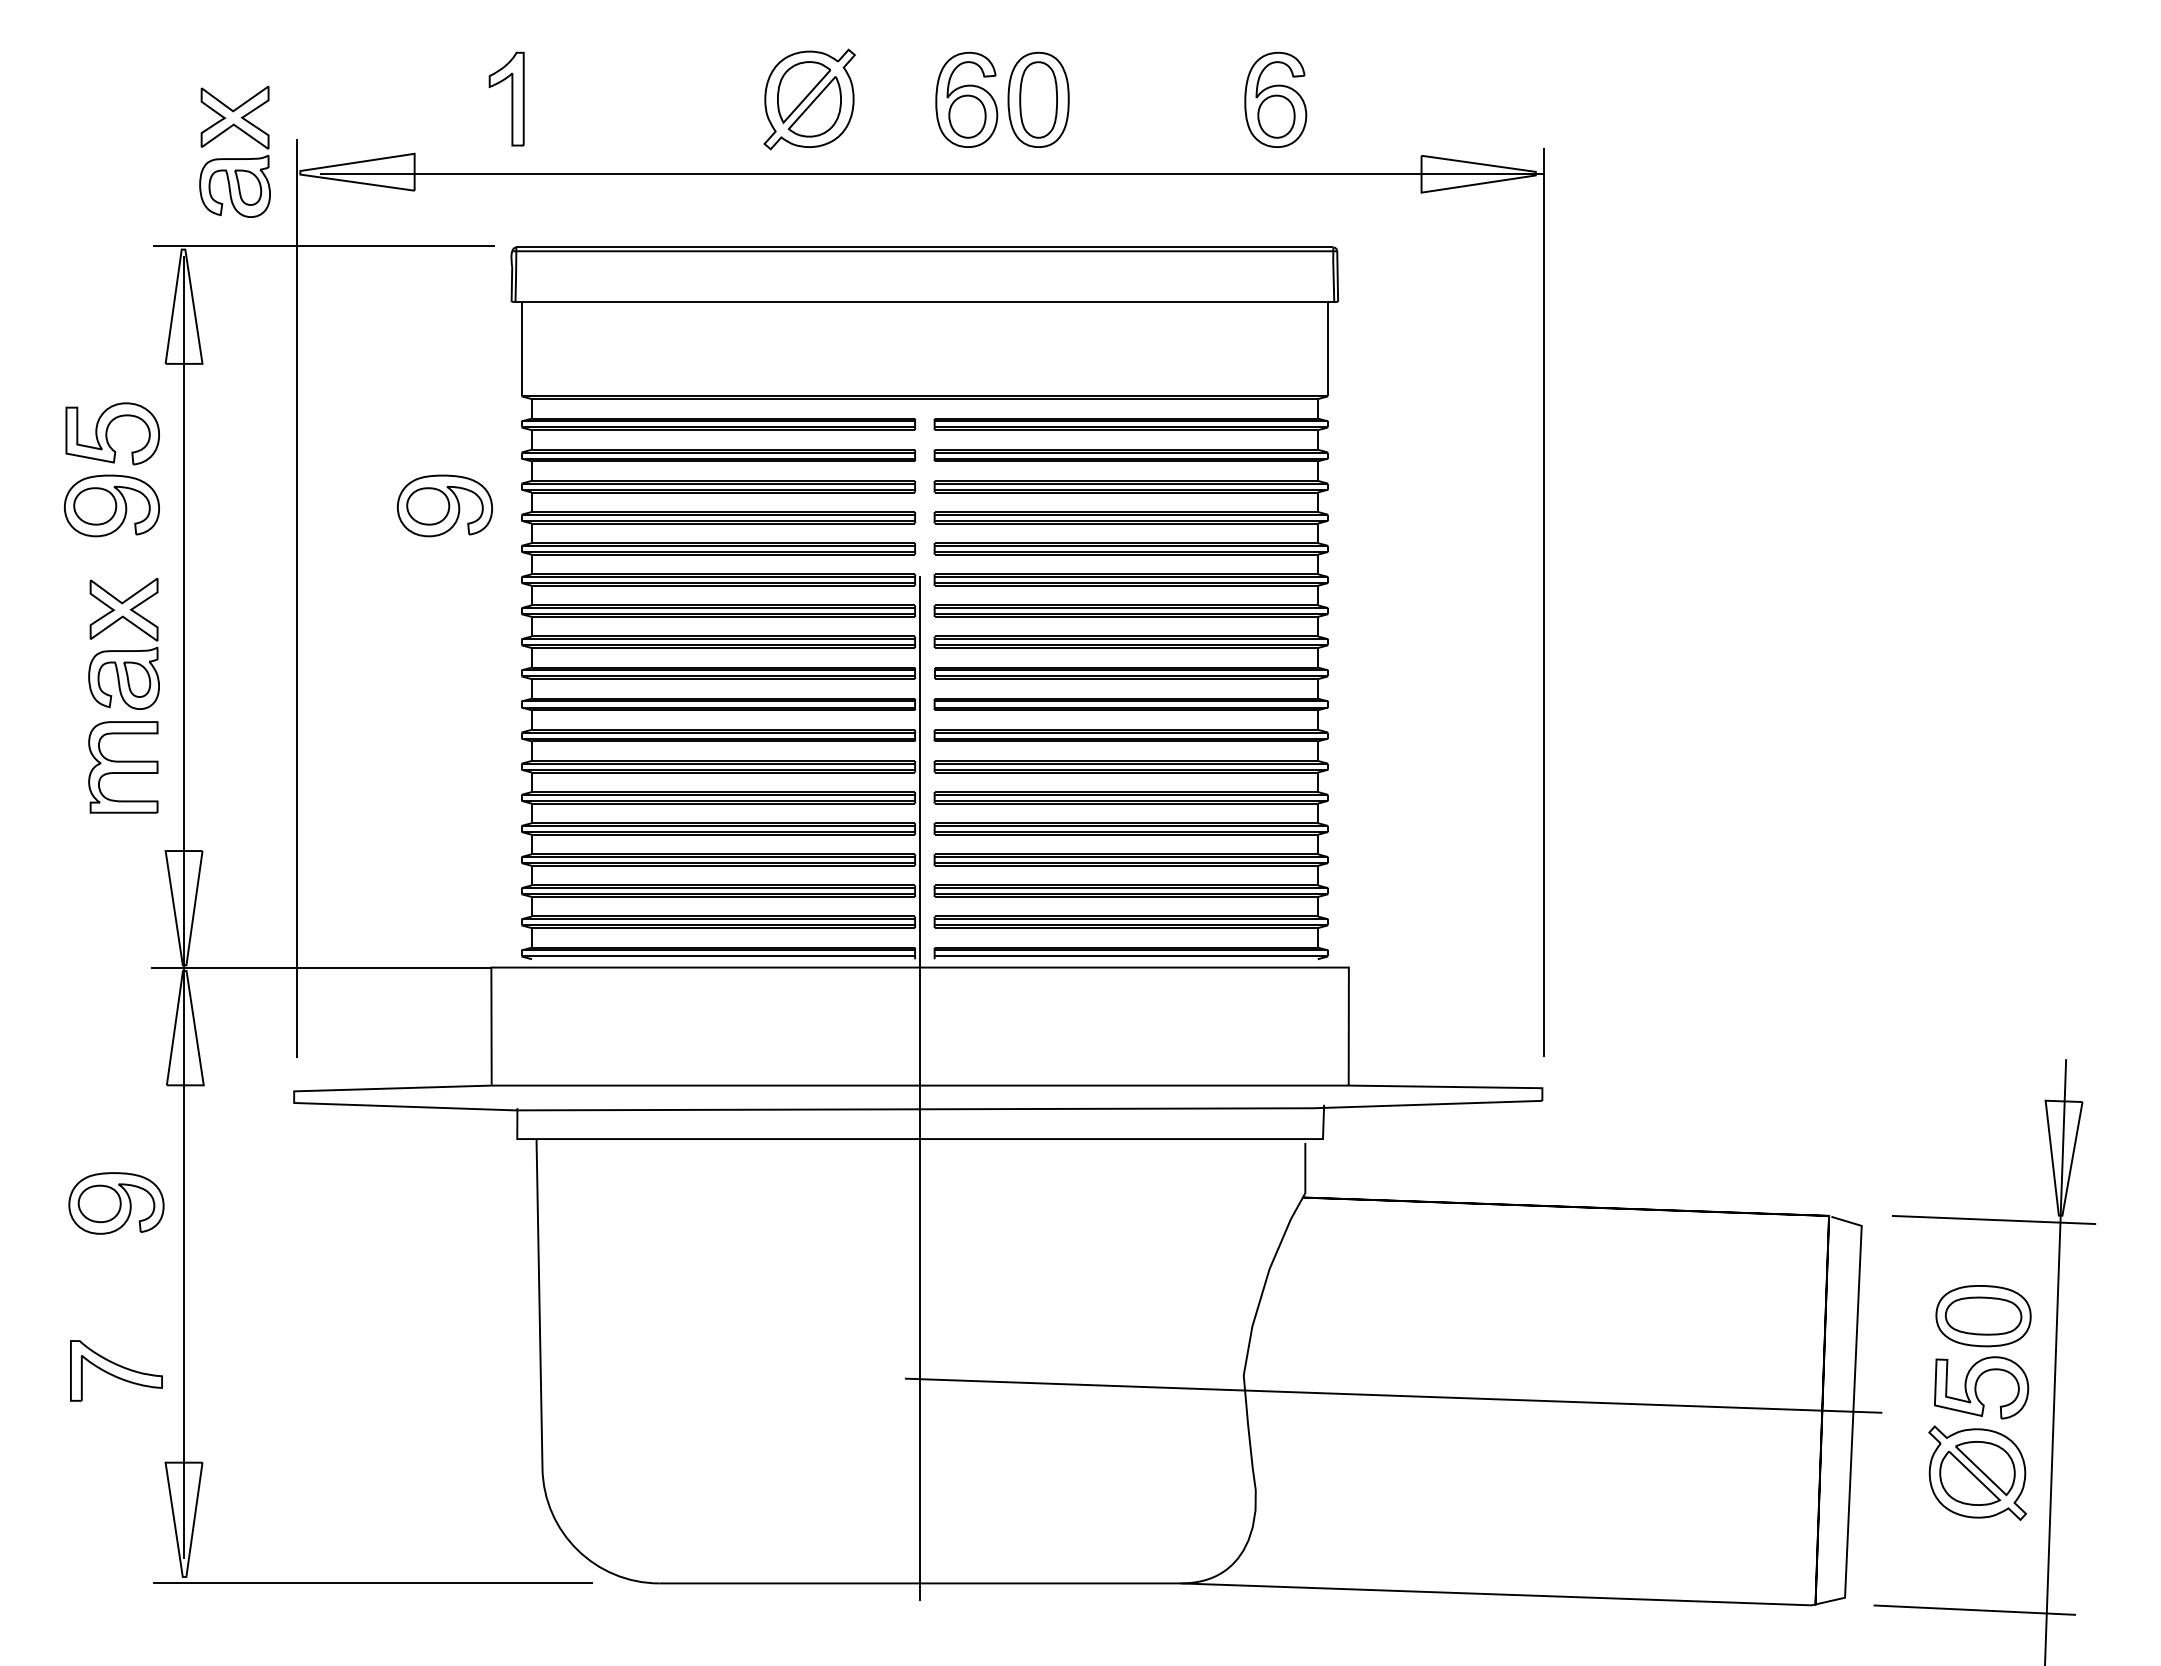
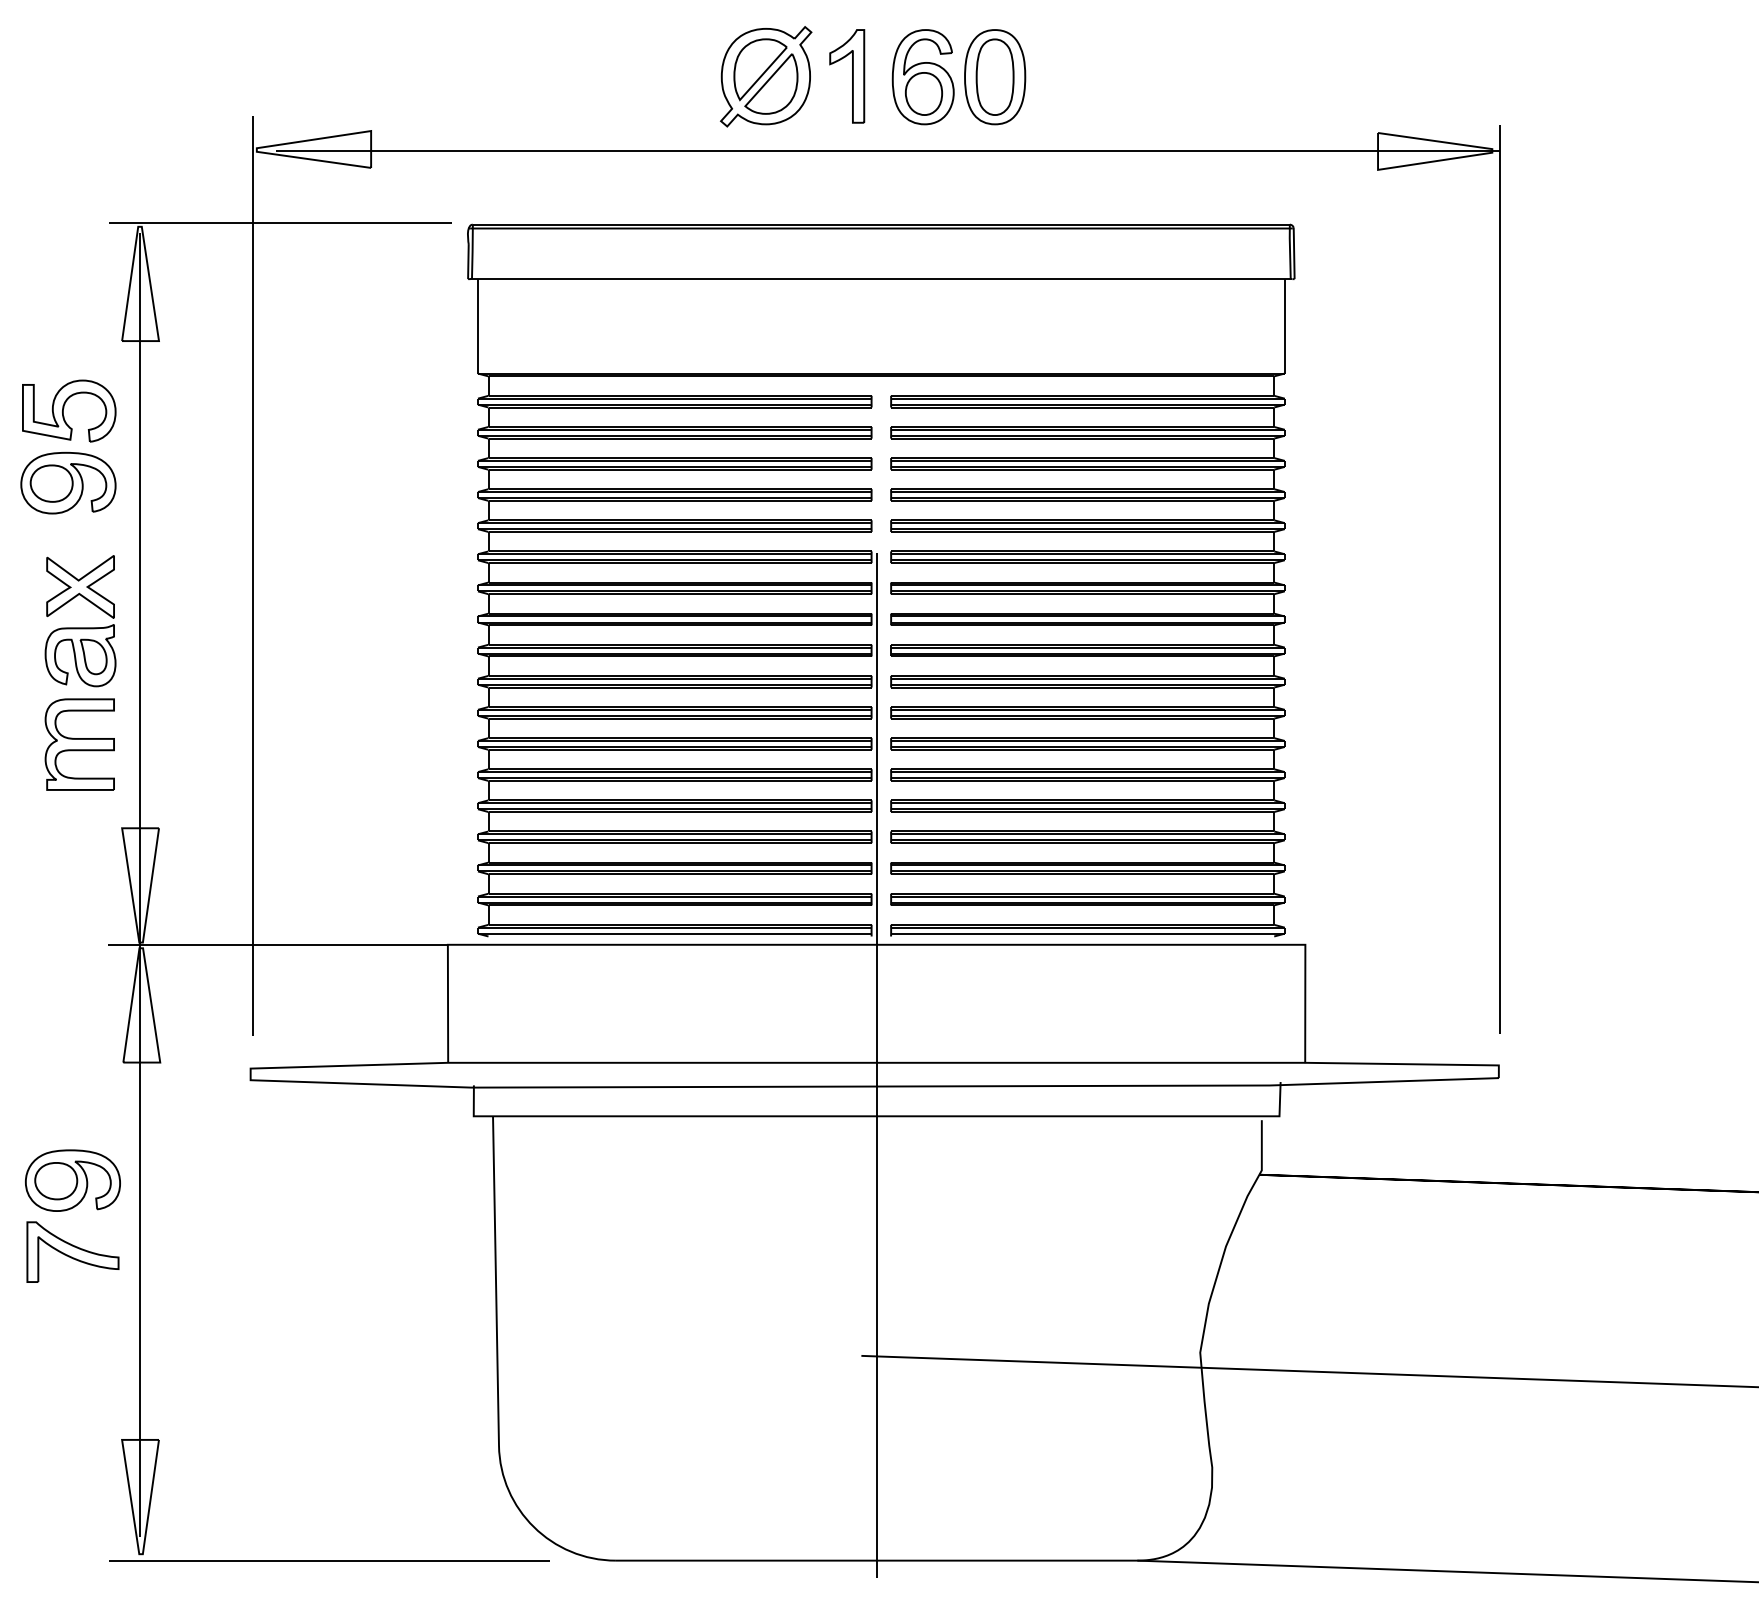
part: (506, 98) -> (846, 75), moved
part: (1275, 99) -> (1231, 76), removed
part: (234, 158) -> (190, 135), removed
part: (444, 505) -> (400, 482), removed
part: (116, 1370) -> (72, 1251), moved

